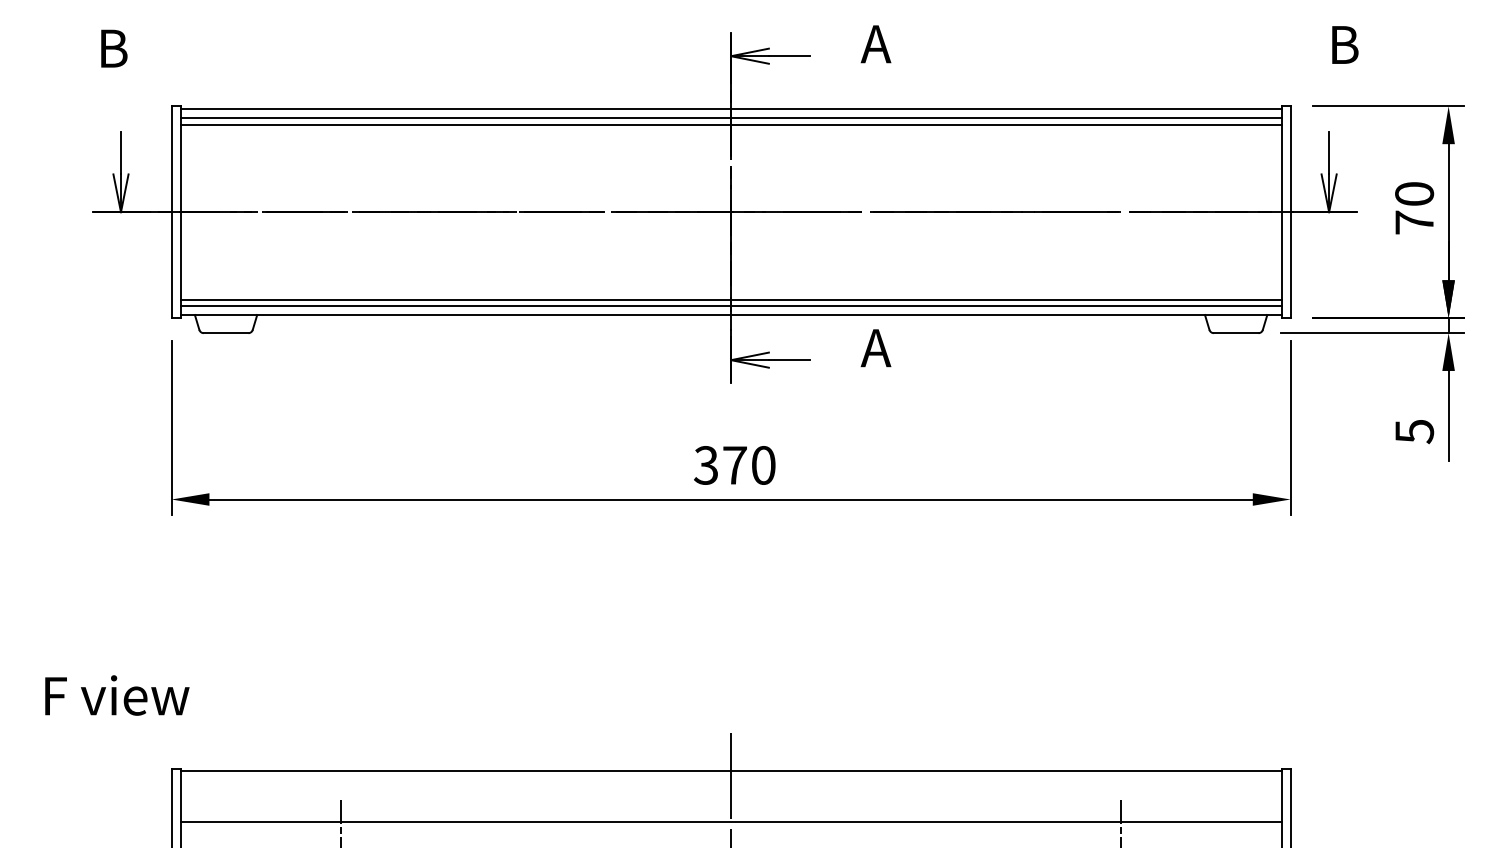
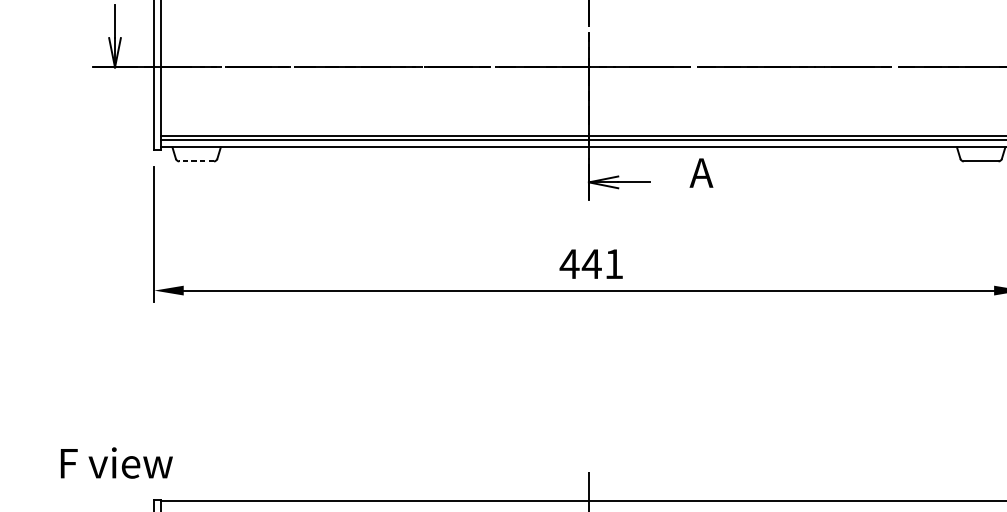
line: (225, 333) -> (196, 161), solid -> dashed
text: (734, 465) -> (591, 264), 370 -> 441
text: (117, 695) -> (116, 463), moved

